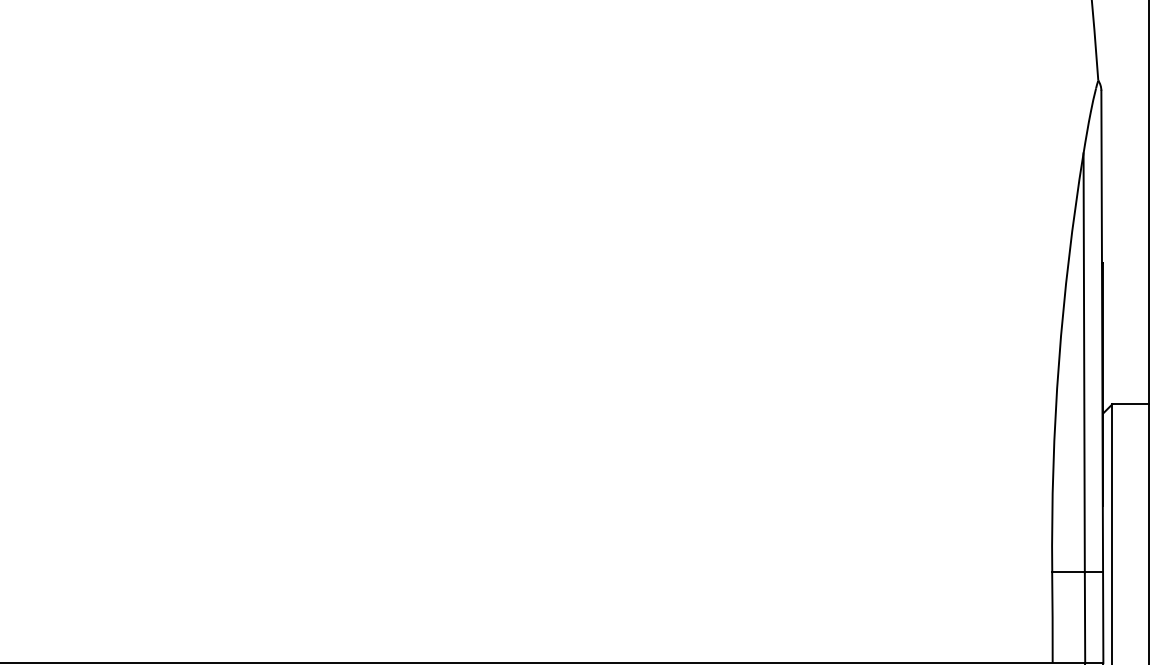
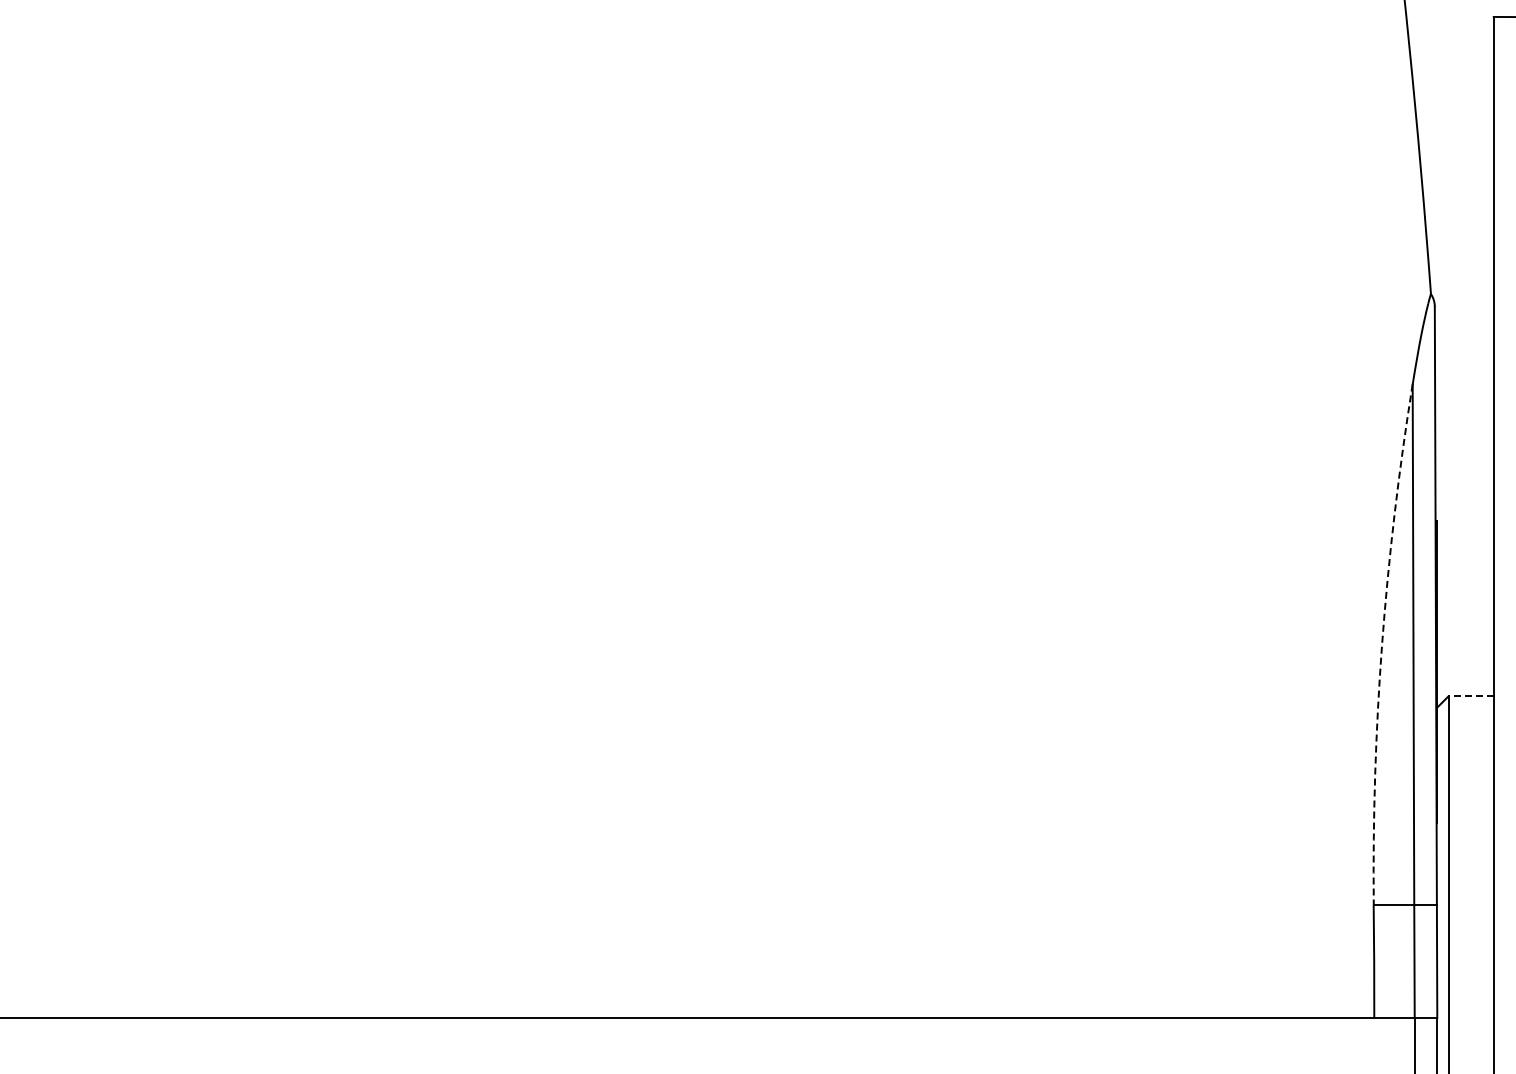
arc: (1059, 362) -> (1382, 644), solid -> dashed
line: (1130, 404) -> (1471, 696), solid -> dashed

